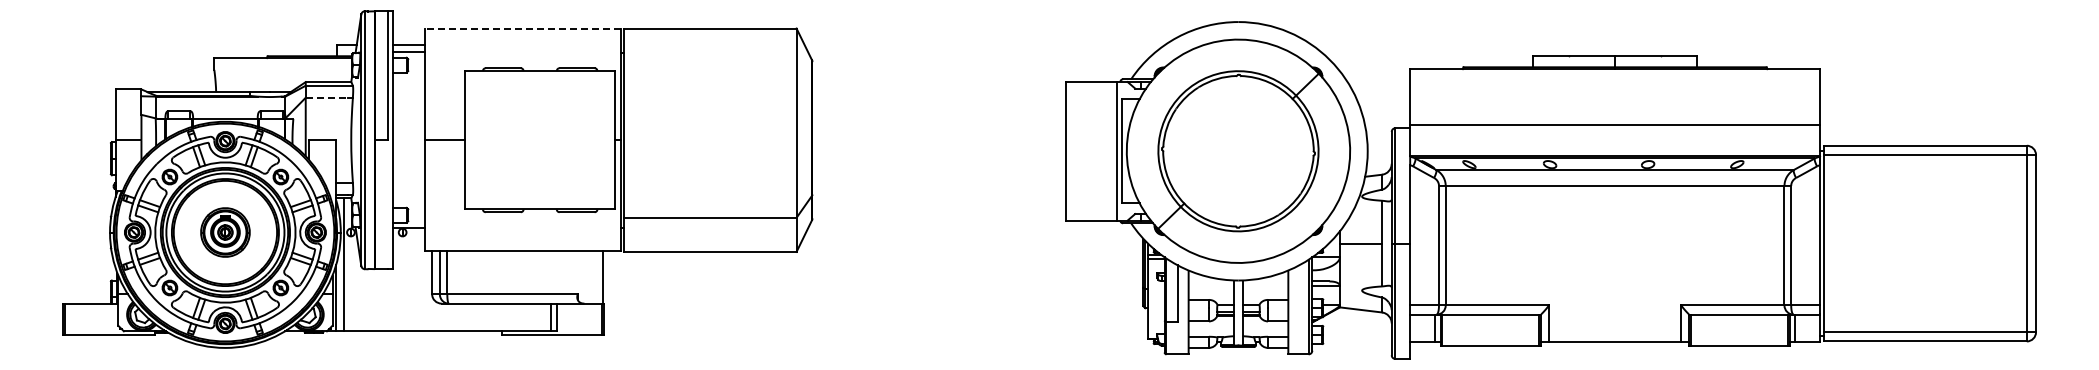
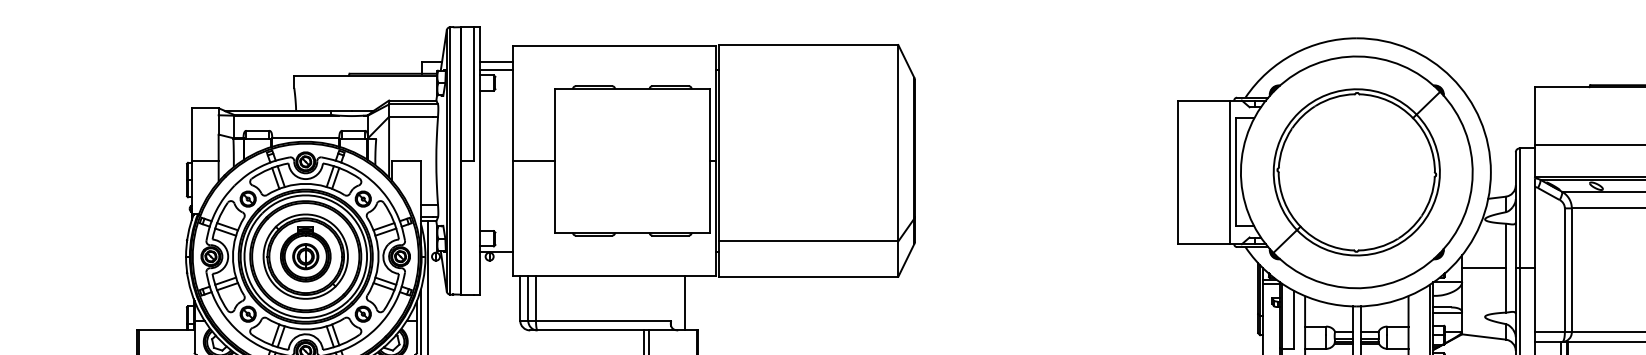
line: (522, 29) -> (613, 46), dashed -> solid
line: (327, 97) -> (411, 116), dashed -> solid
part: (225, 232) -> (305, 256), size x1.67
line: (602, 277) -> (684, 303), moved

